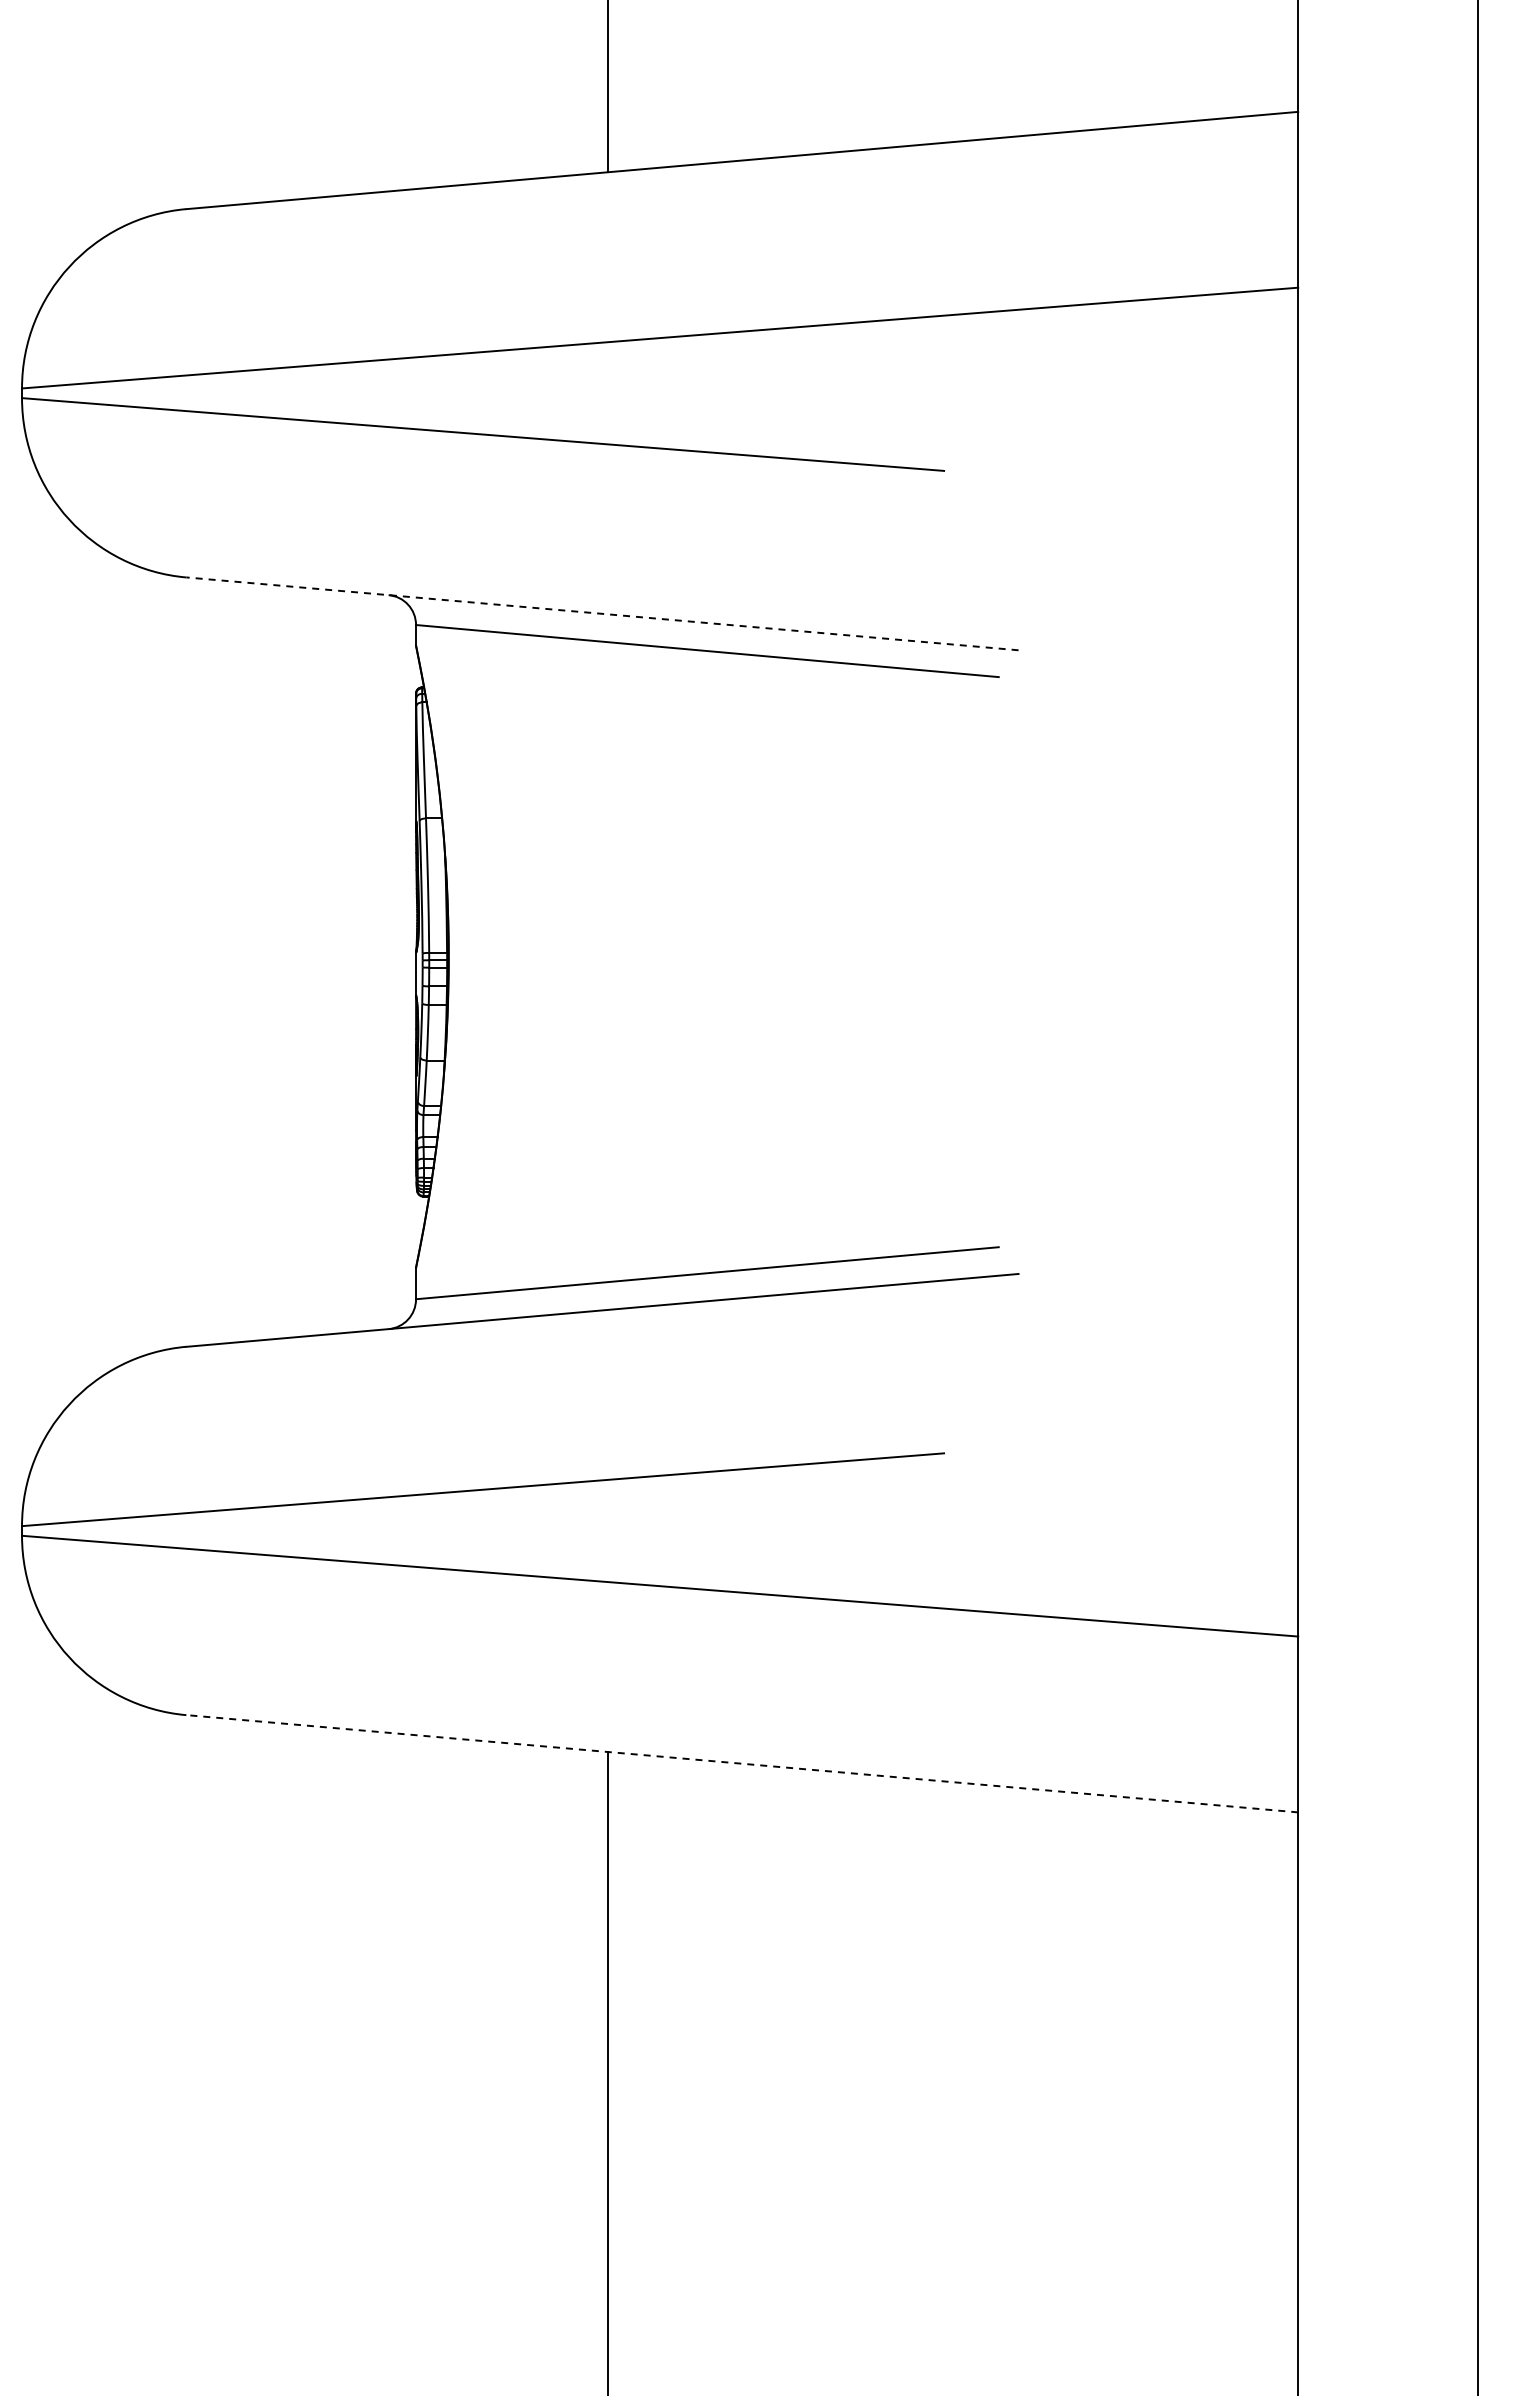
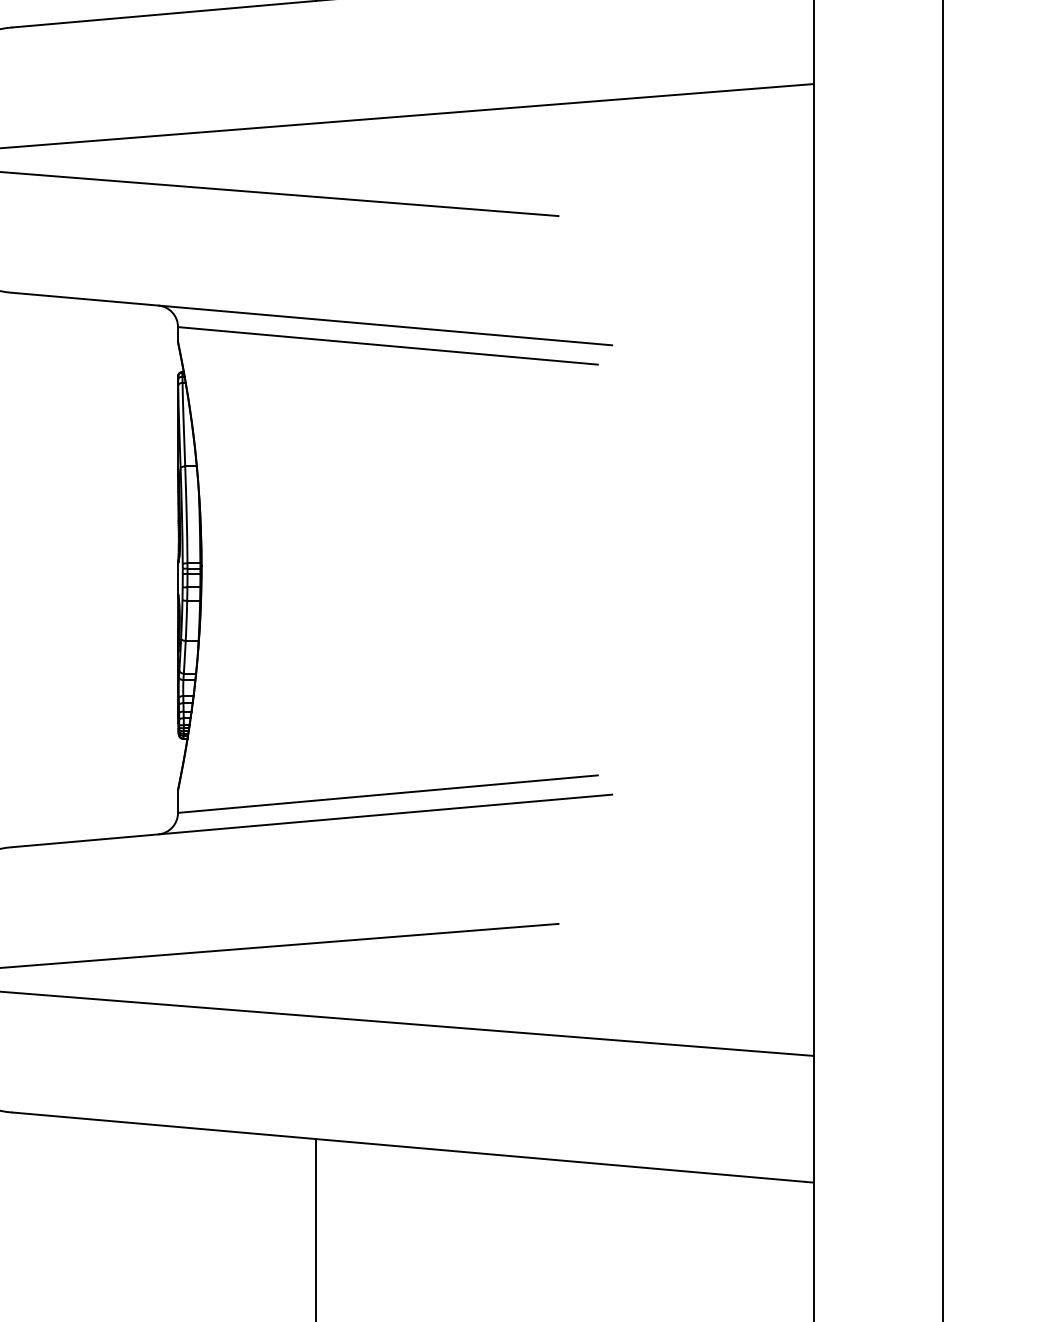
line: (602, 613) -> (312, 318), dashed -> solid
line: (741, 1763) -> (412, 1147), dashed -> solid

